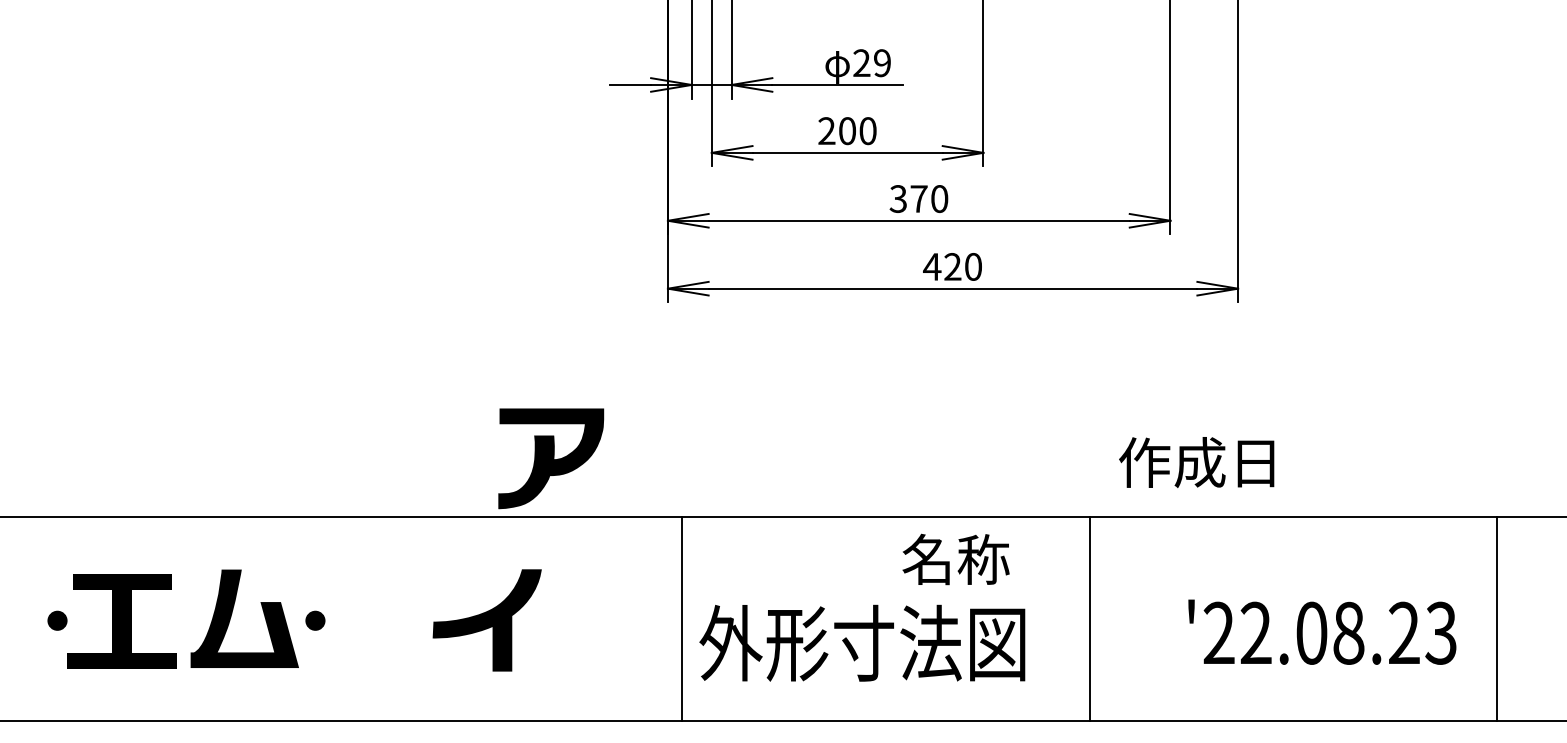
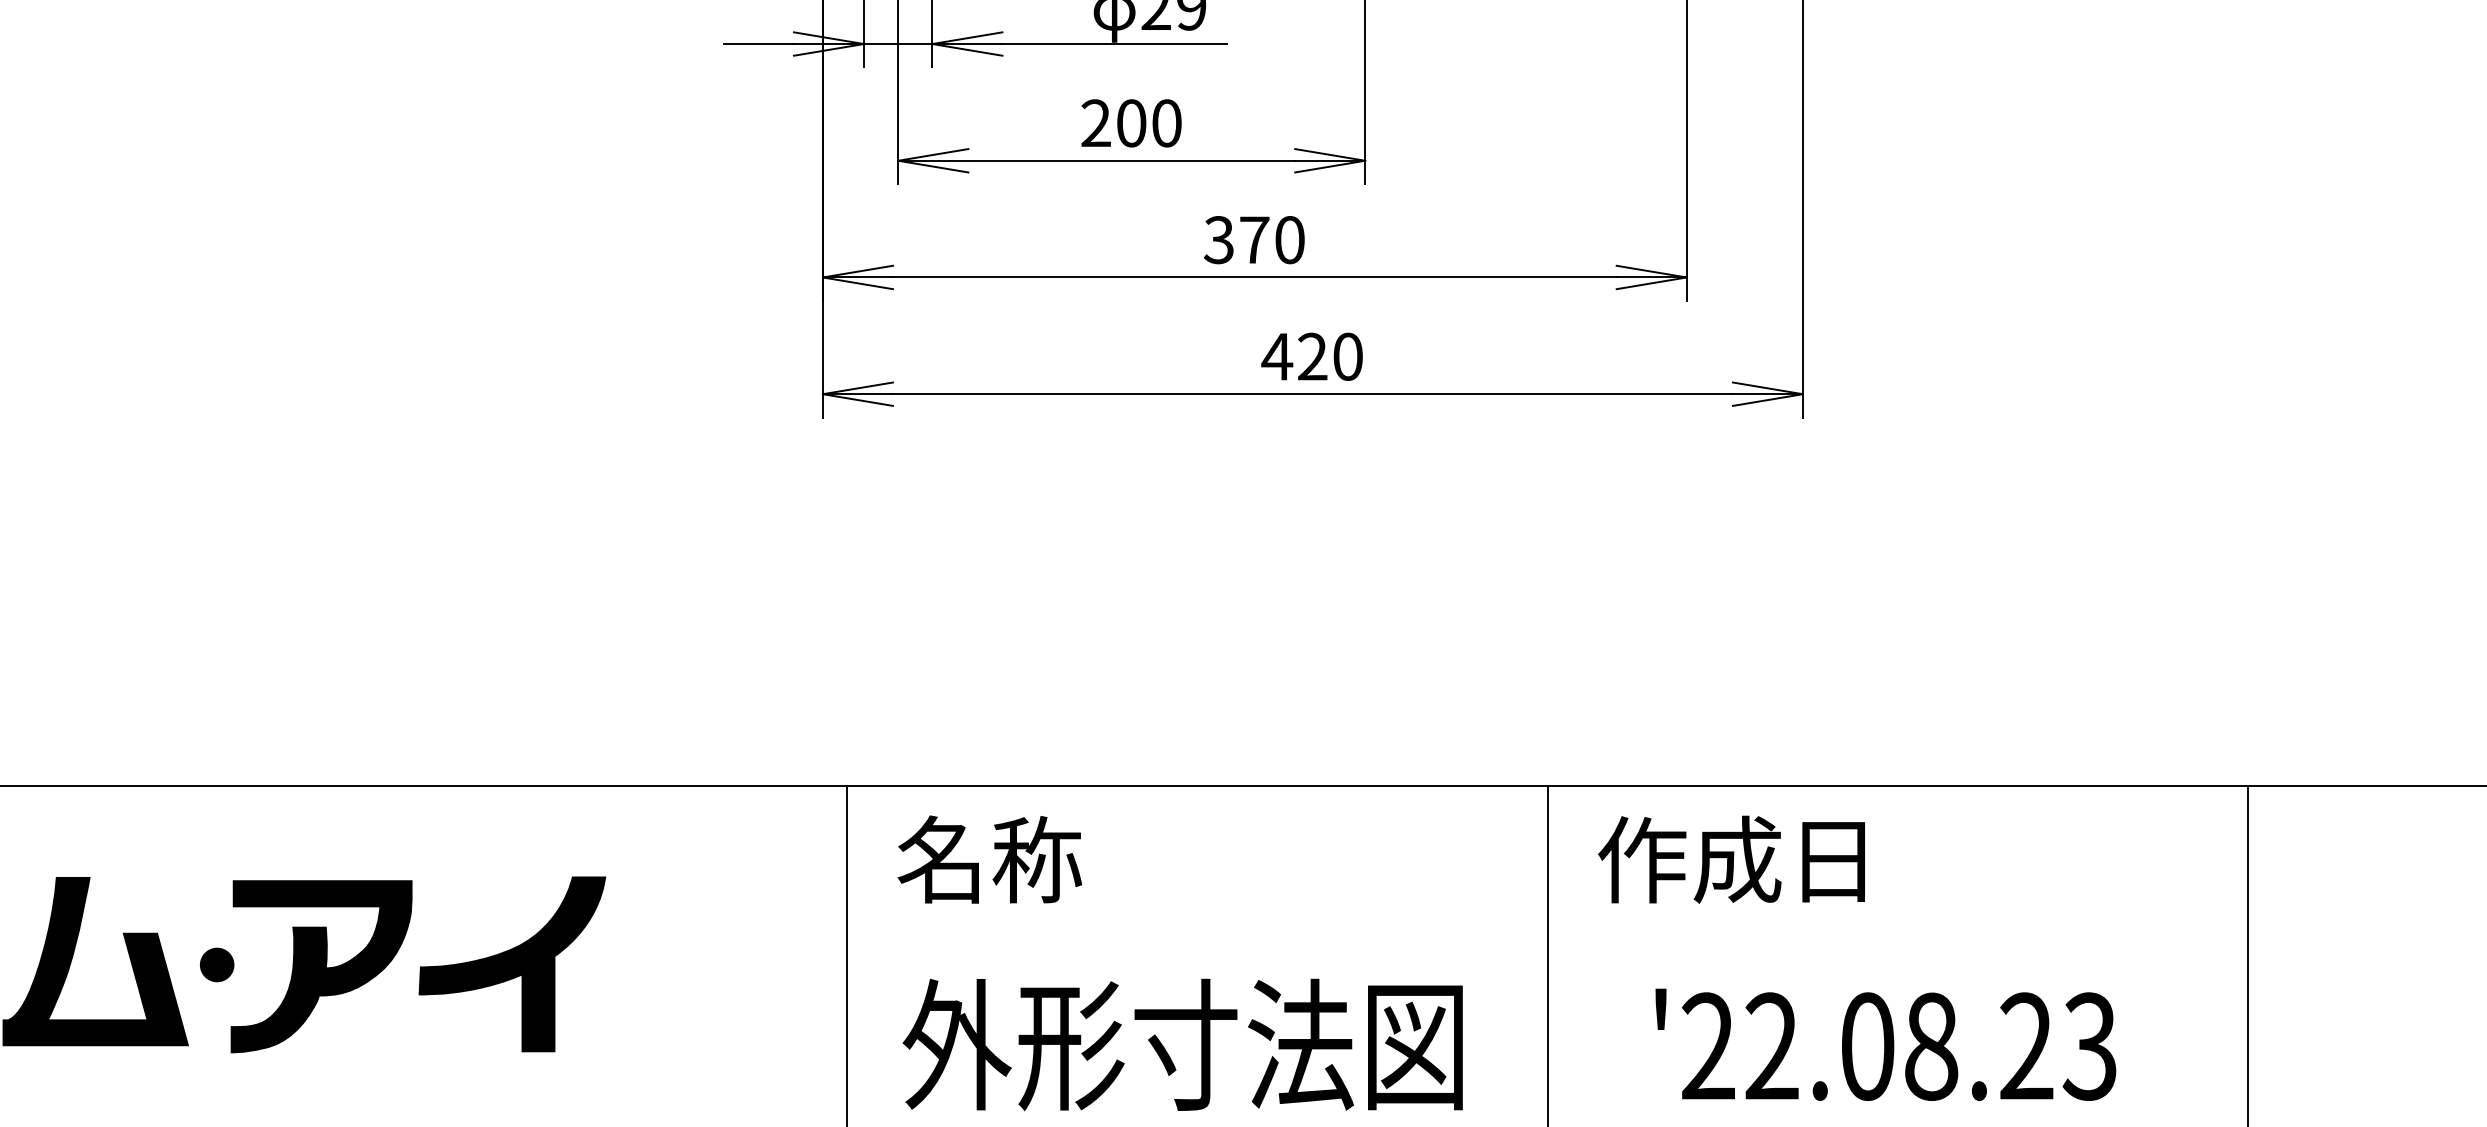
part: (551, 458) -> (322, 966), moved
text: (1196, 462) -> (1731, 859), moved
text: (955, 559) -> (988, 859), moved
text: (1322, 631) -> (1886, 1043), moved
text: (862, 642) -> (1183, 1043), moved

